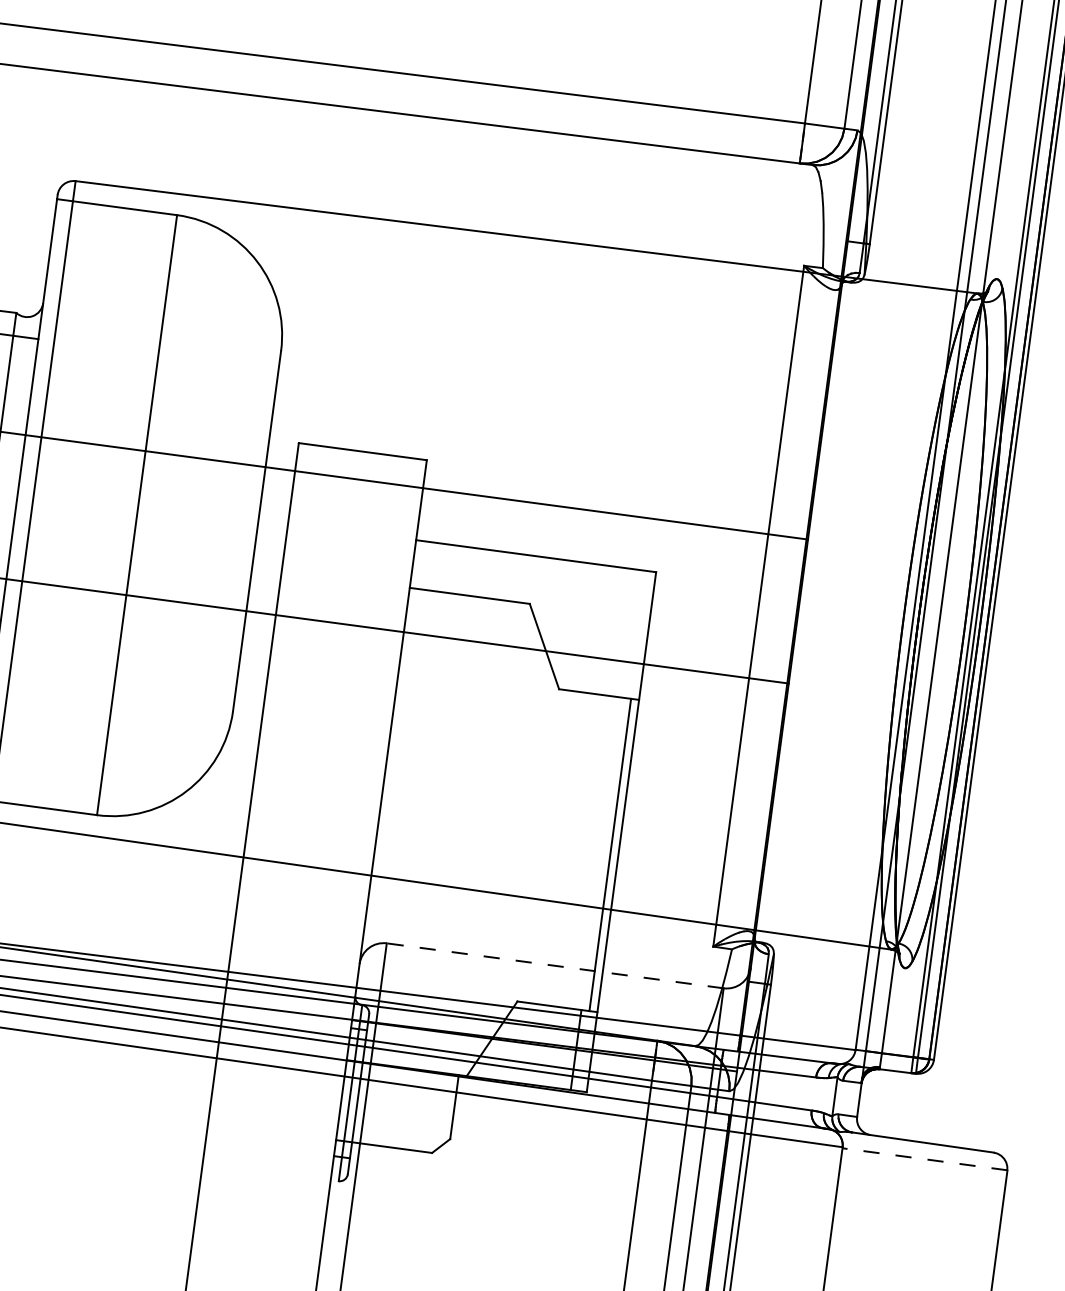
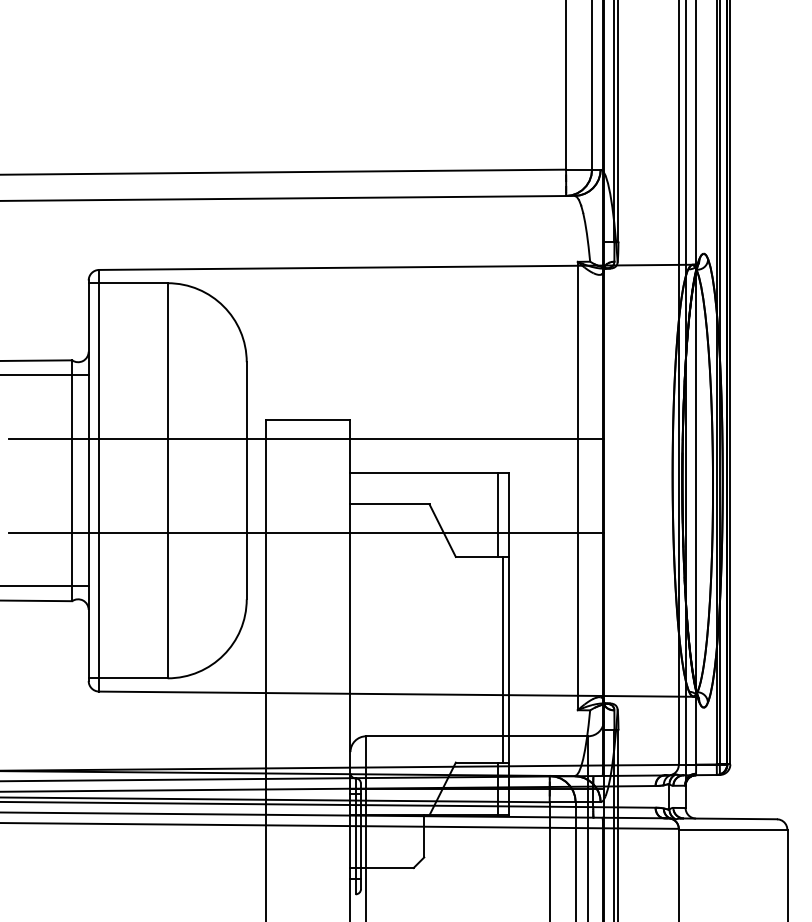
line: (630, 633) -> (497, 514), added
line: (555, 966) -> (477, 736), dashed -> solid
line: (923, 1159) -> (732, 829), dashed -> solid

